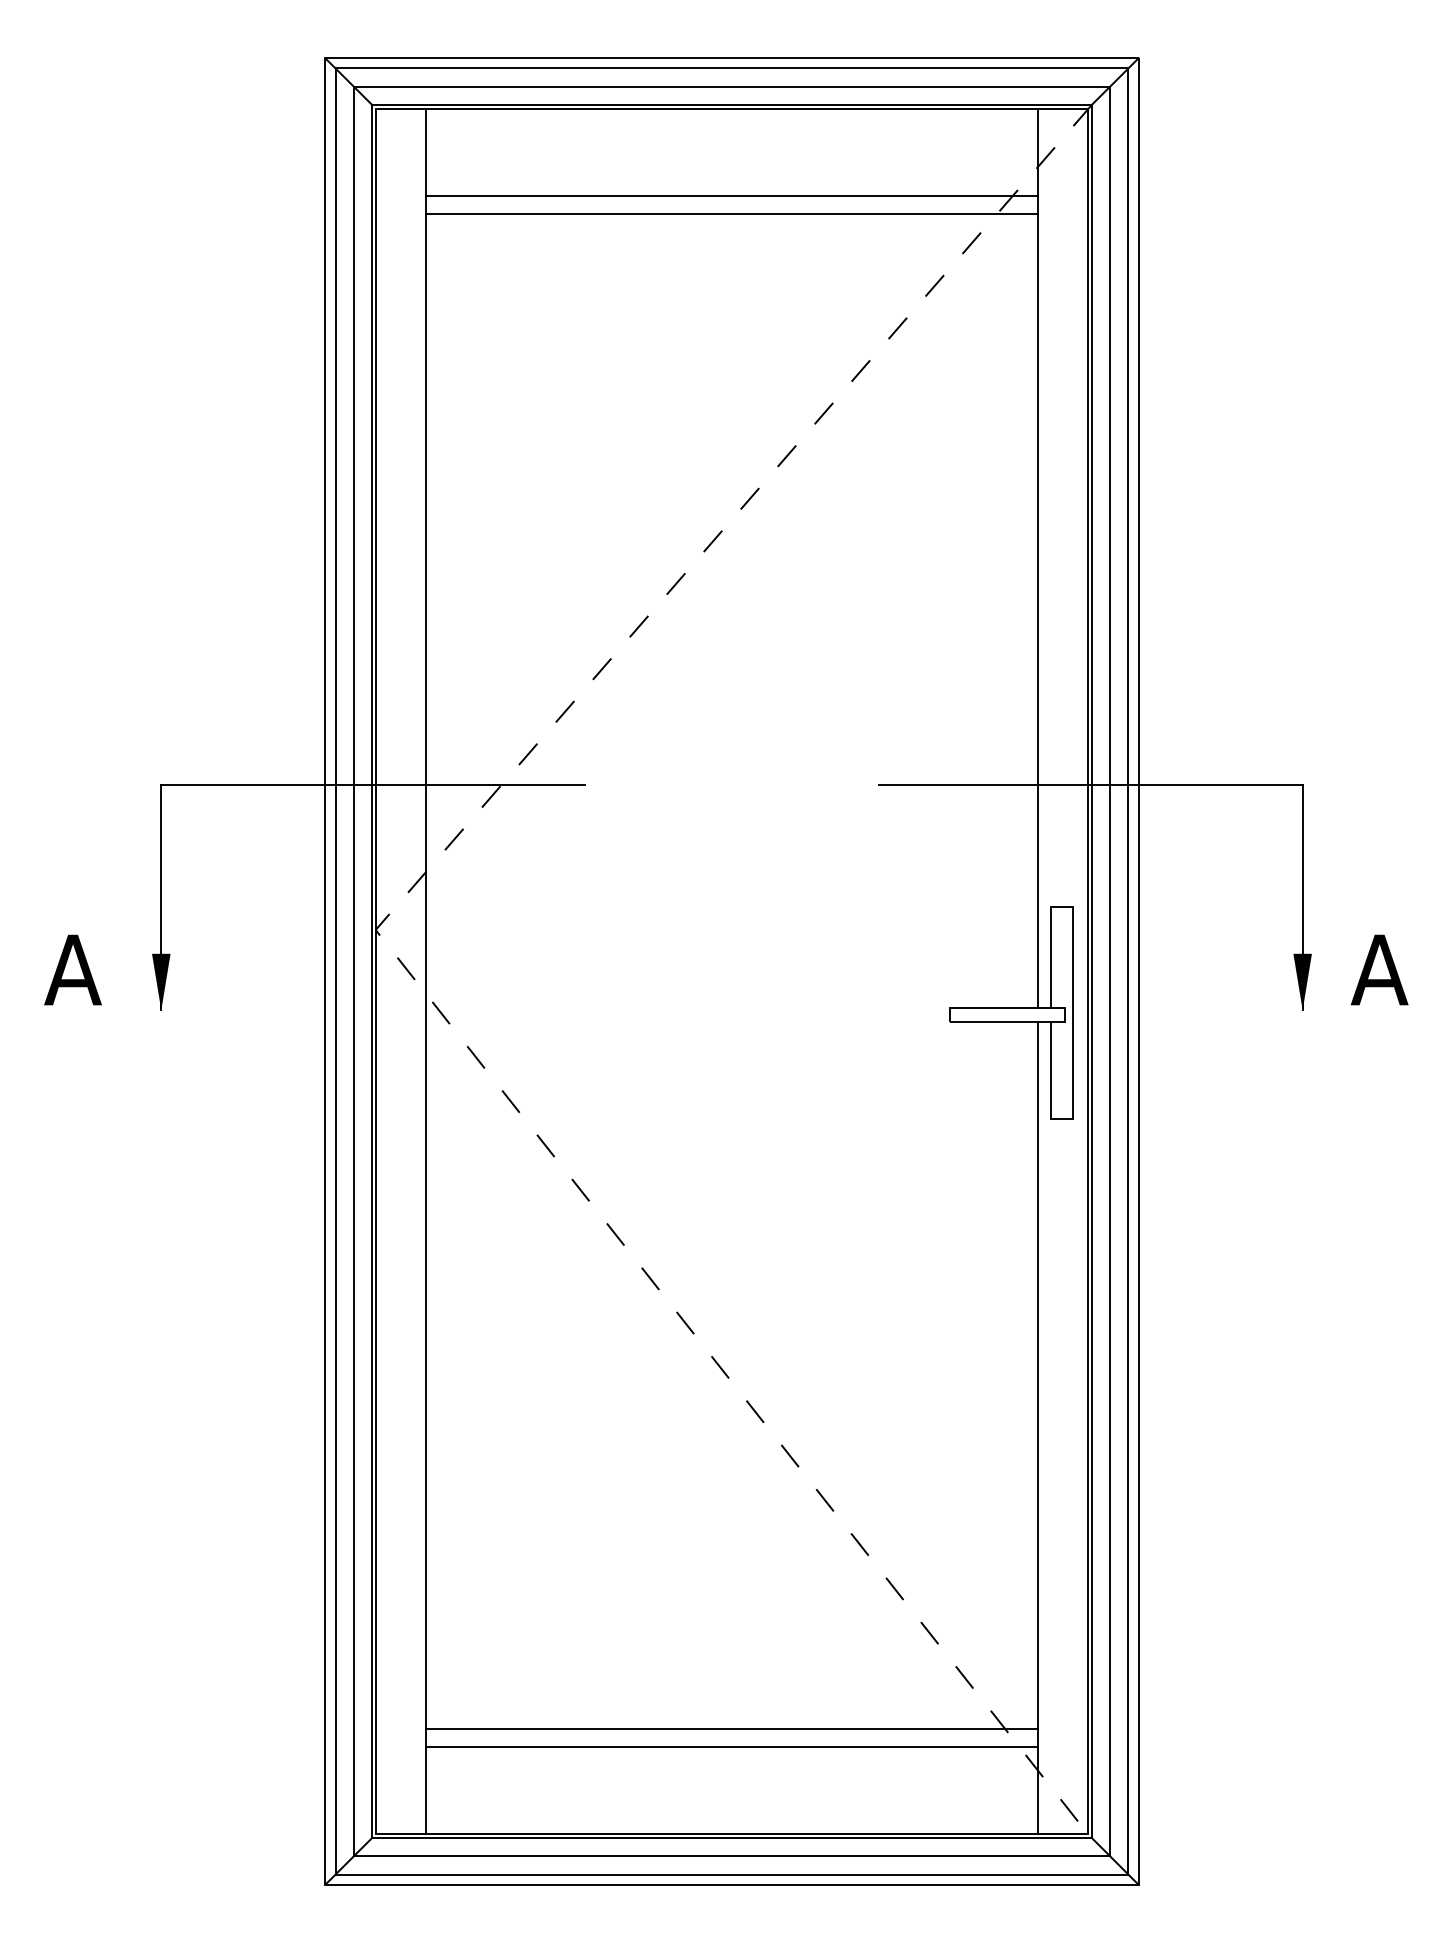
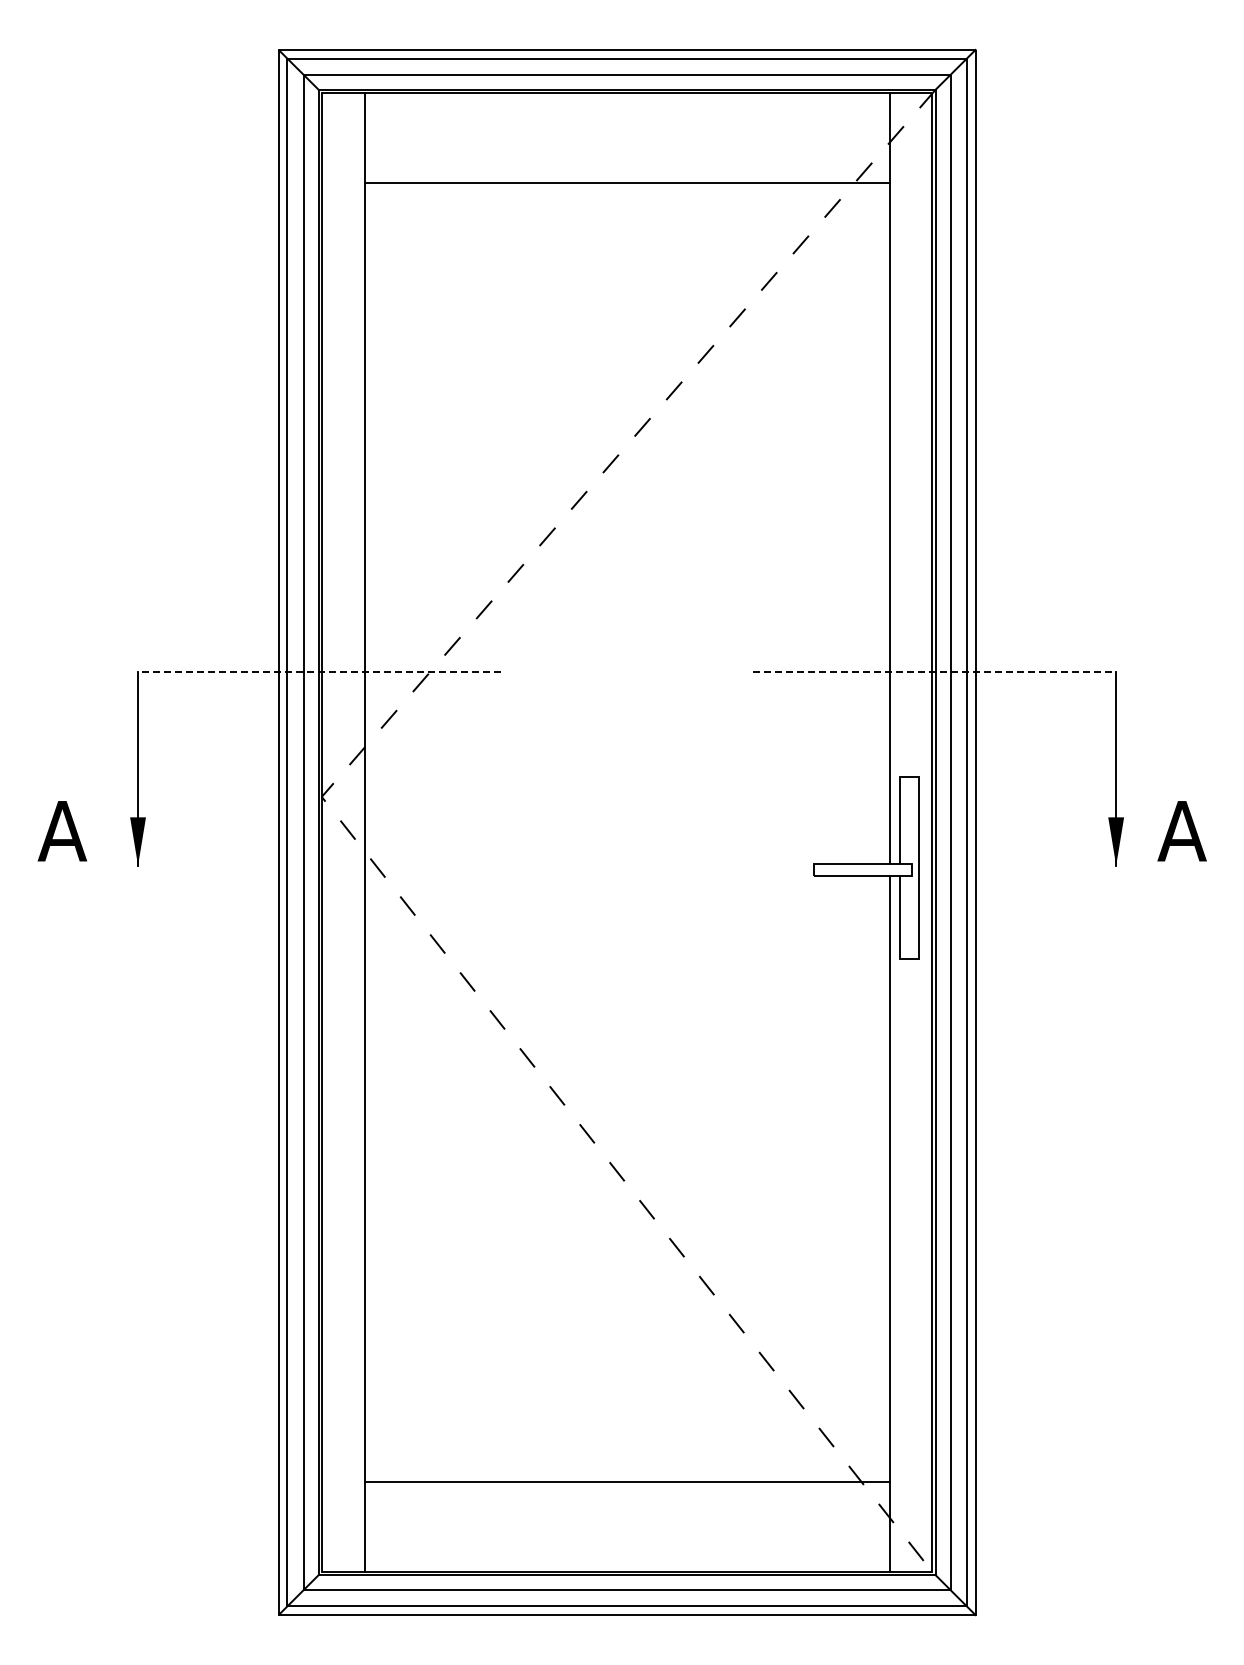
line: (731, 196) -> (626, 168), removed
line: (371, 784) -> (318, 672), solid -> dashed
line: (1091, 784) -> (935, 672), solid -> dashed
line: (731, 1746) -> (626, 1496), removed

